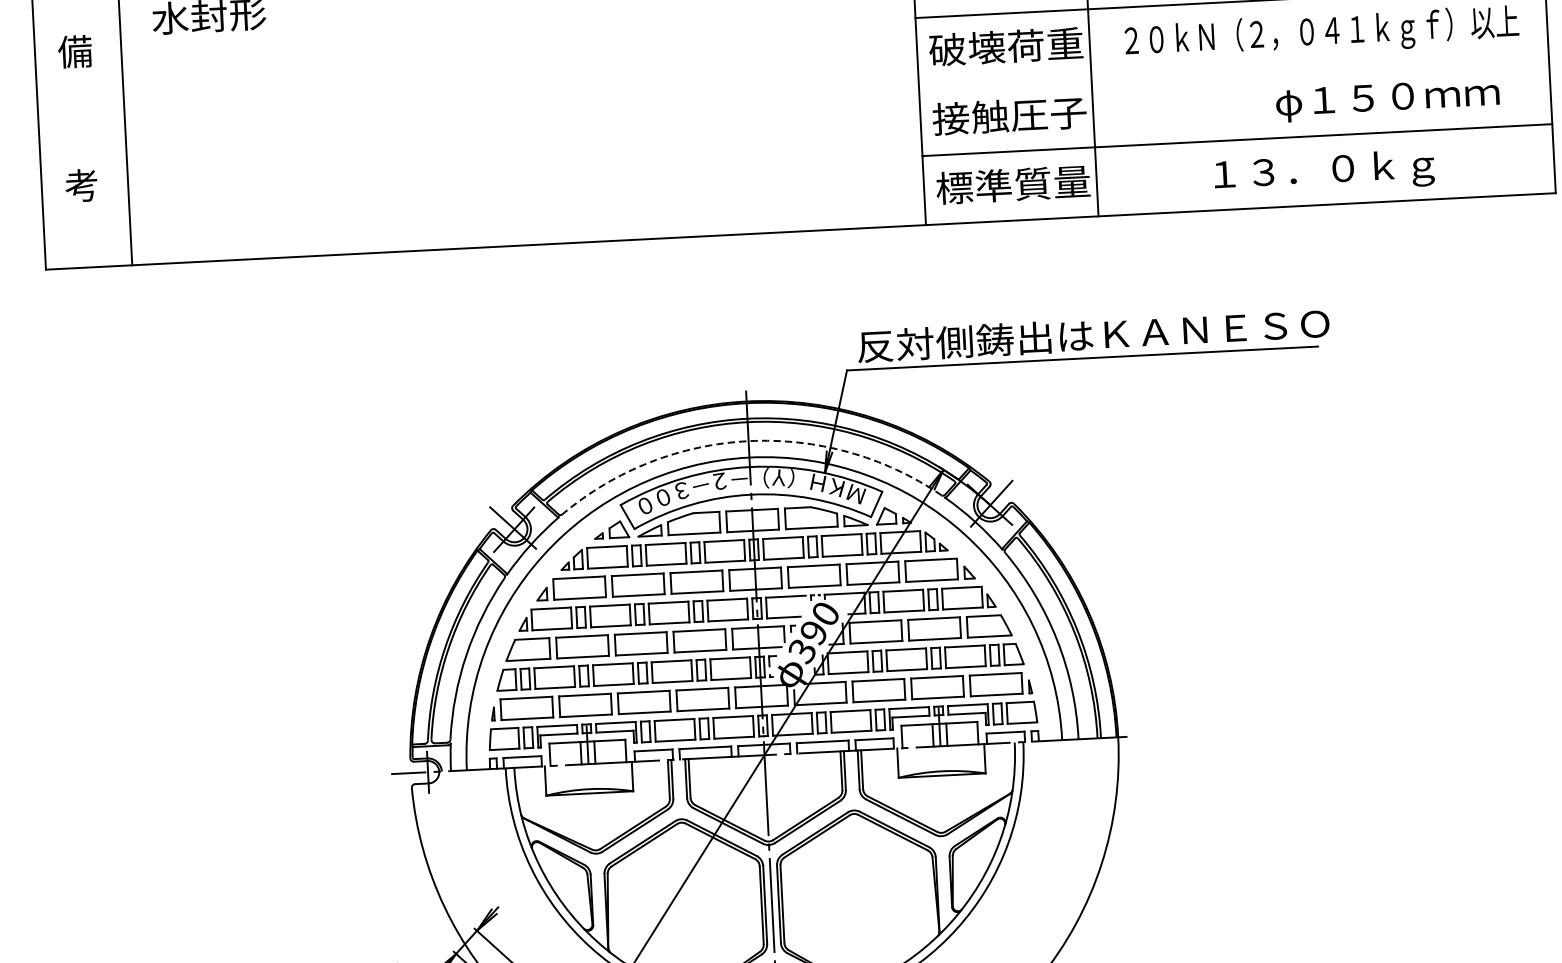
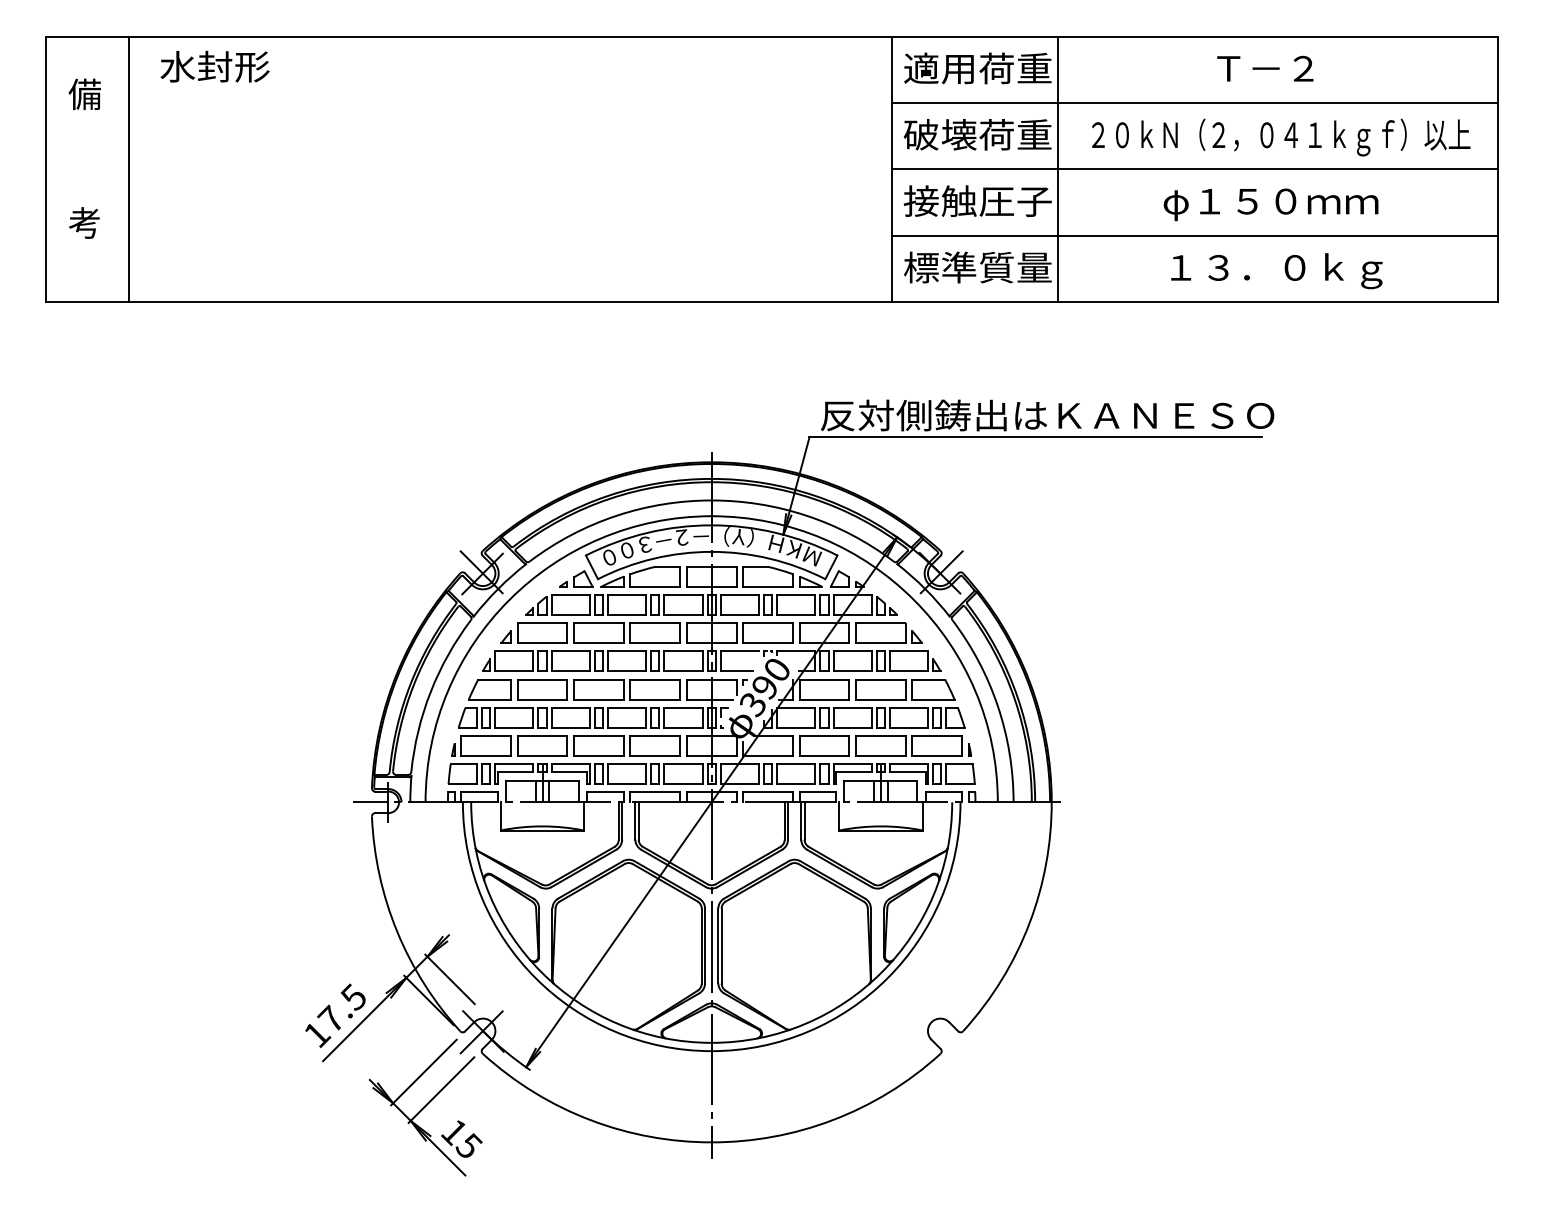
line: (1233, 71) -> (1194, 169), added
text: (1387, 100) -> (1270, 204), moved
arc: (748, 441) -> (711, 500), dashed -> solid

